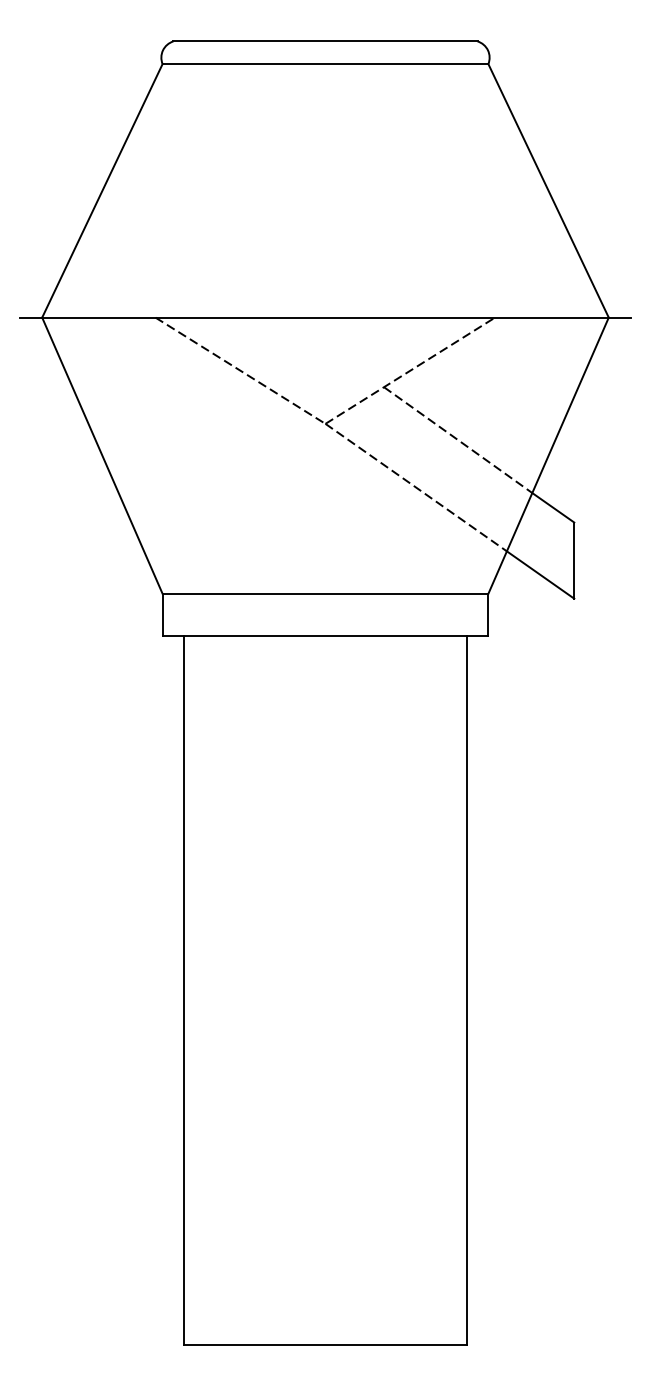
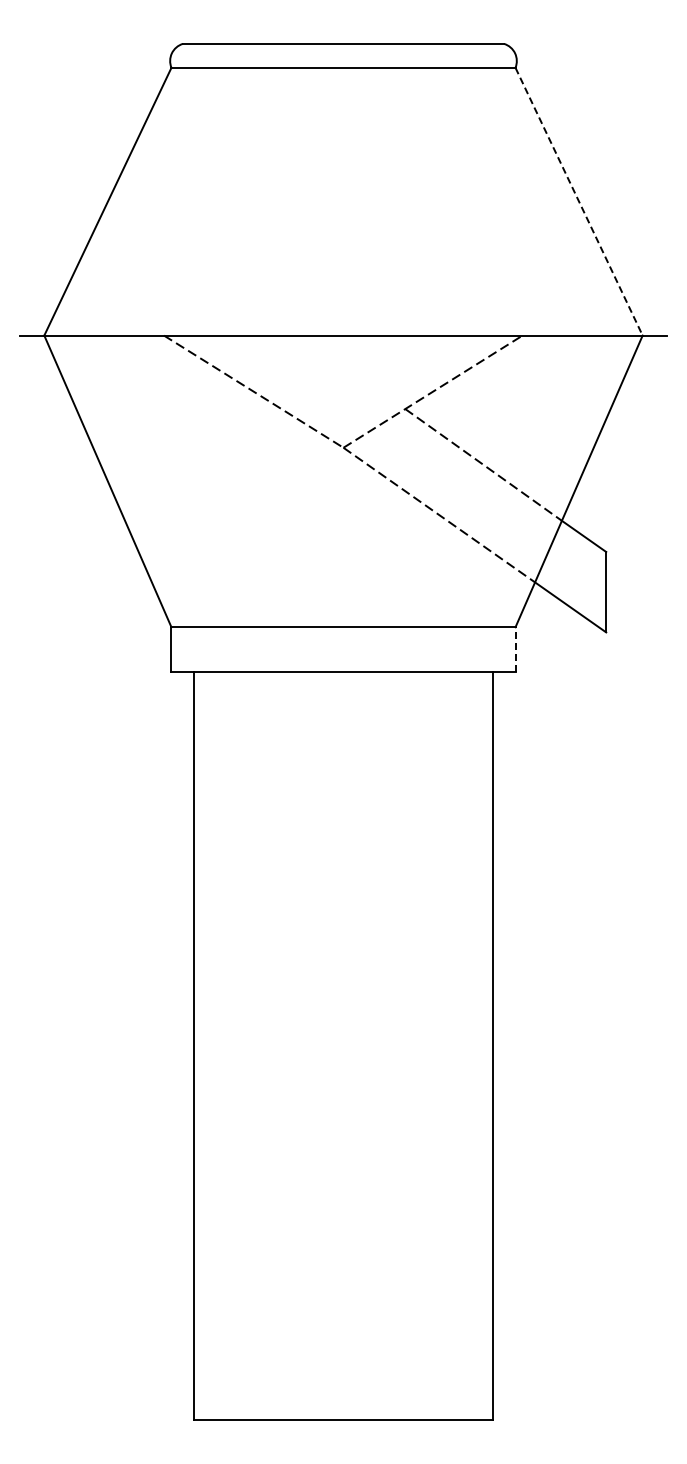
line: (548, 191) -> (579, 202), solid -> dashed
line: (488, 614) -> (515, 649), solid -> dashed

